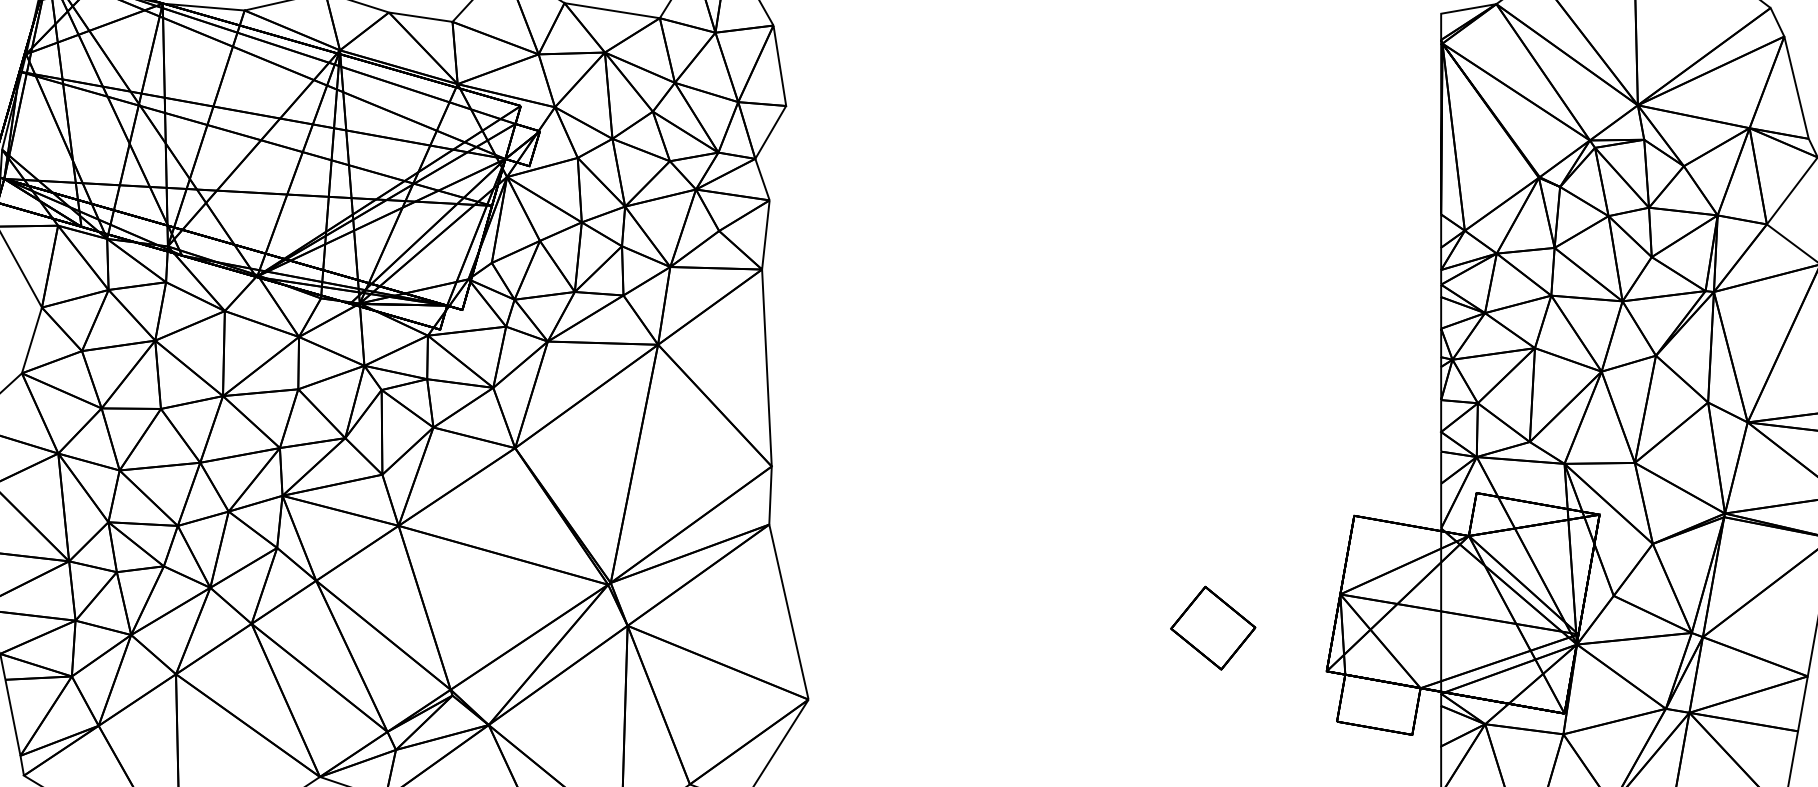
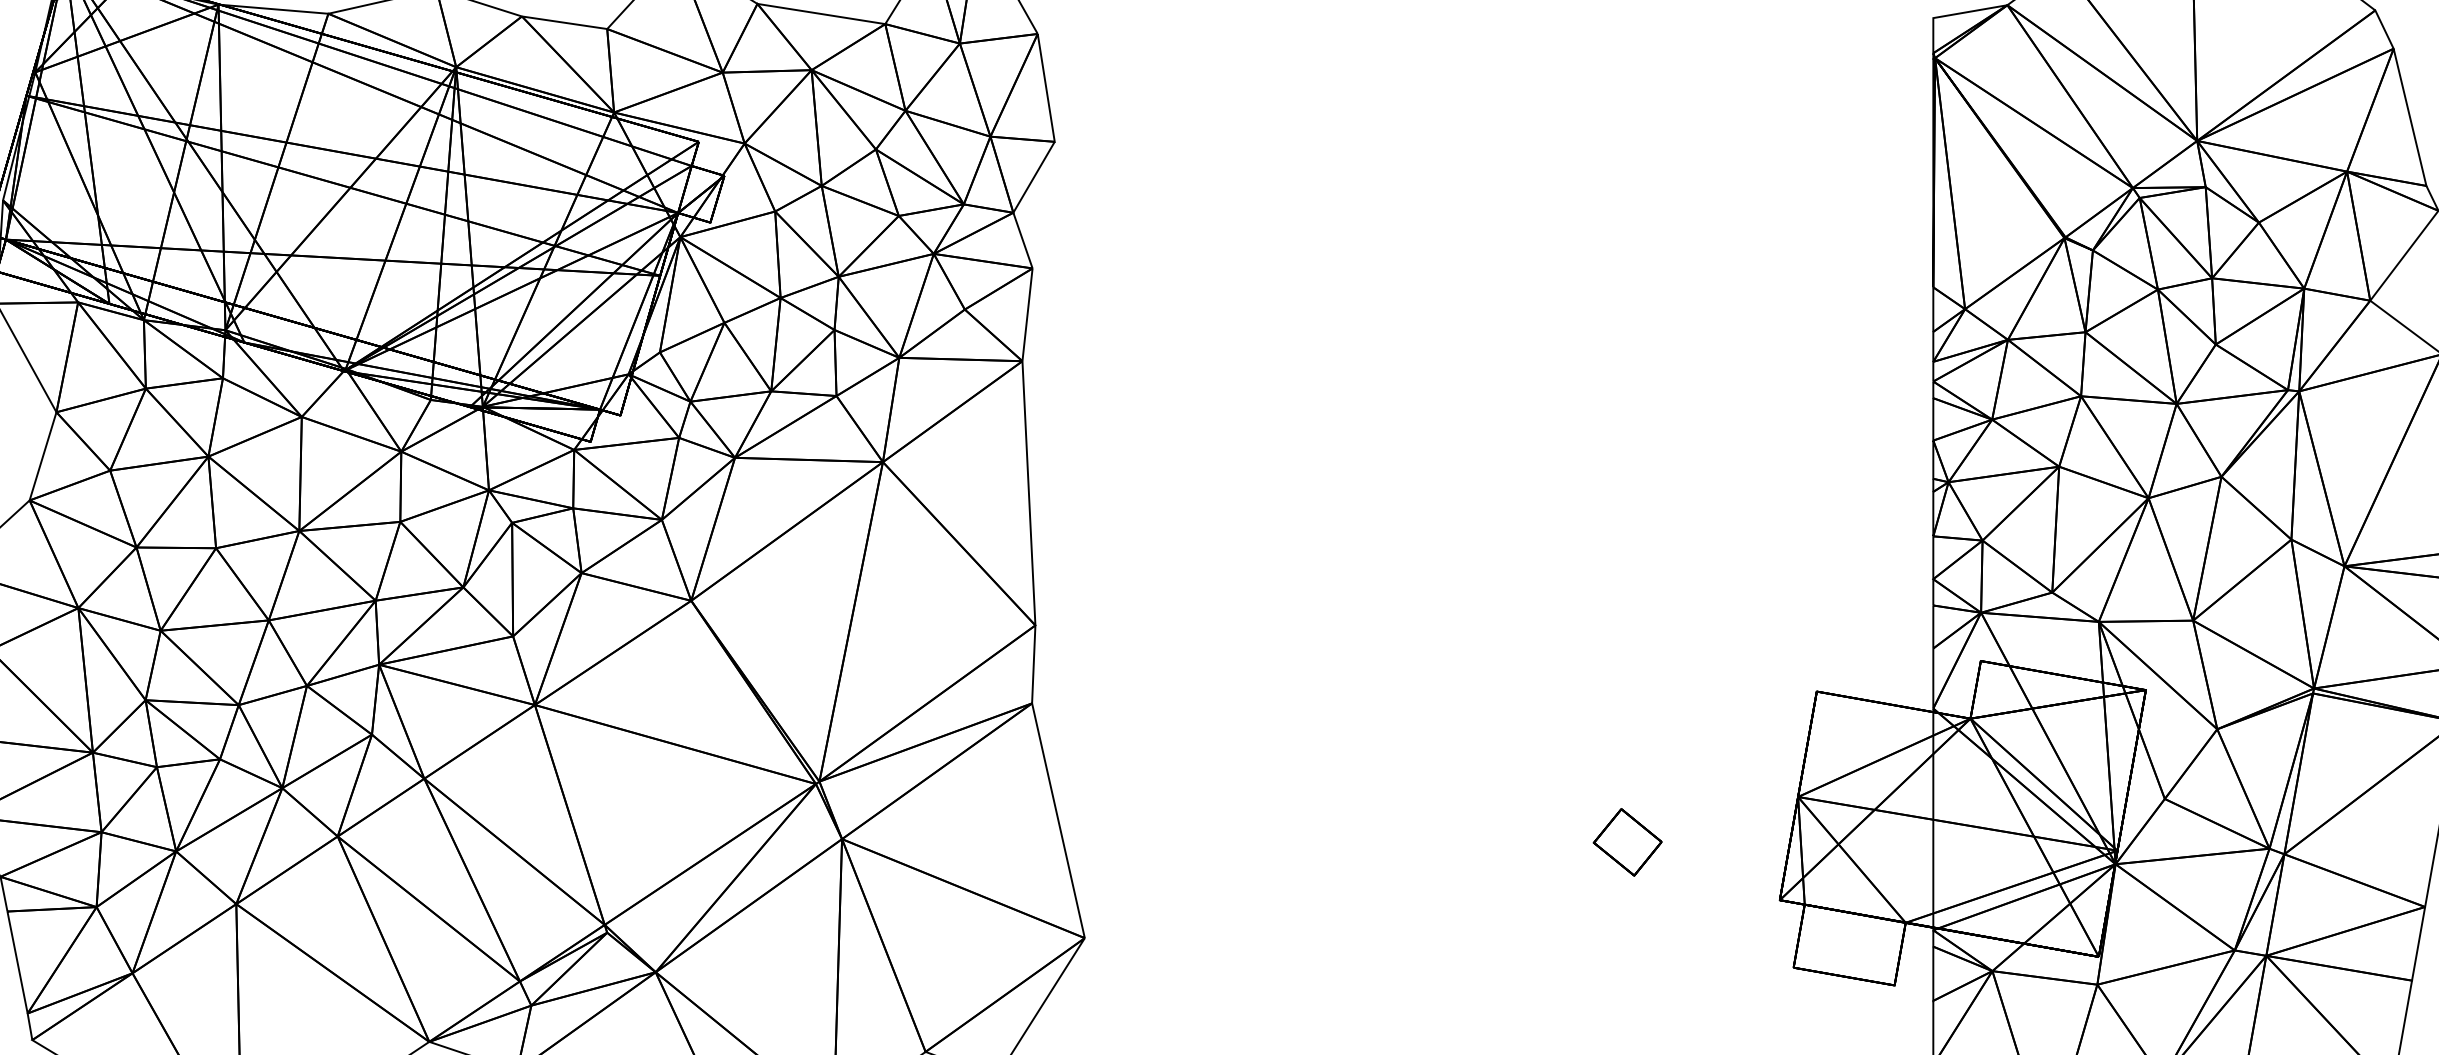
part: (1213, 628) -> (1627, 842), size x0.6

